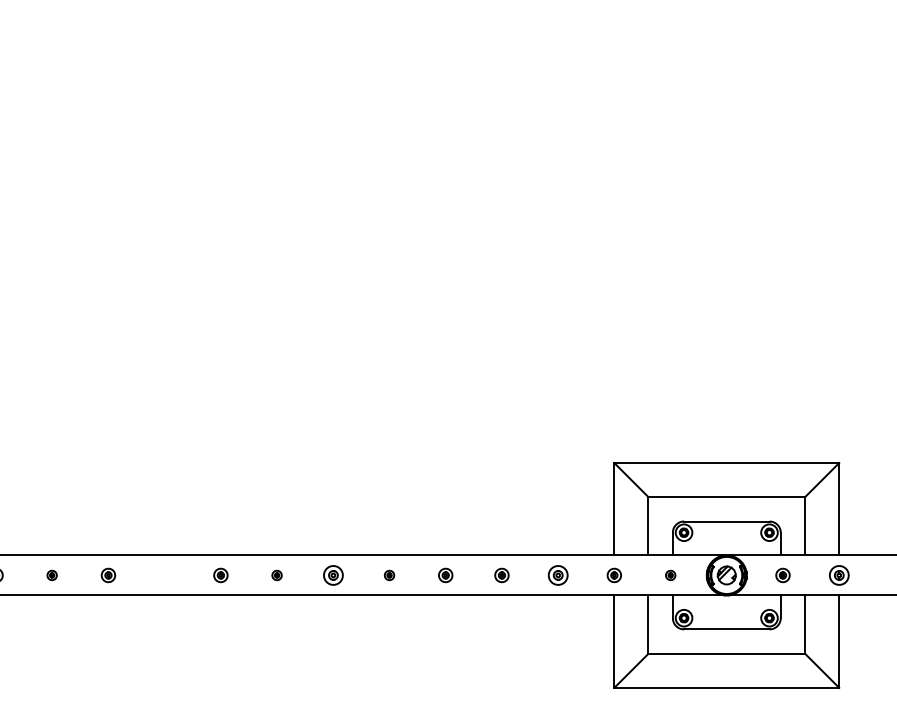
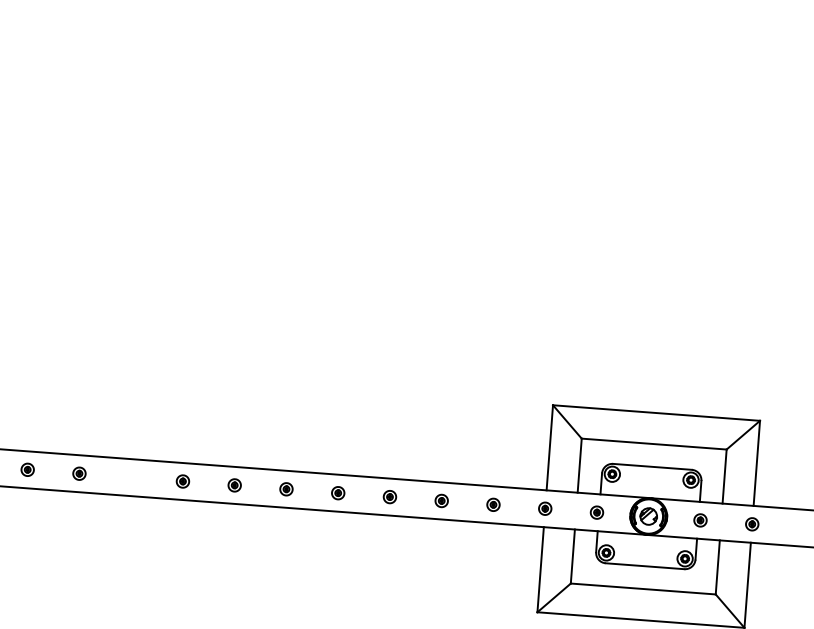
part: (51, 575) -> (27, 469), size x1.43
part: (276, 575) -> (234, 485), size x1.43
part: (332, 575) -> (285, 489), size x0.71
part: (389, 575) -> (338, 493), size x1.43
part: (557, 575) -> (492, 504), size x0.71
part: (670, 575) -> (596, 512), size x1.43
part: (838, 575) -> (751, 524), size x0.71

